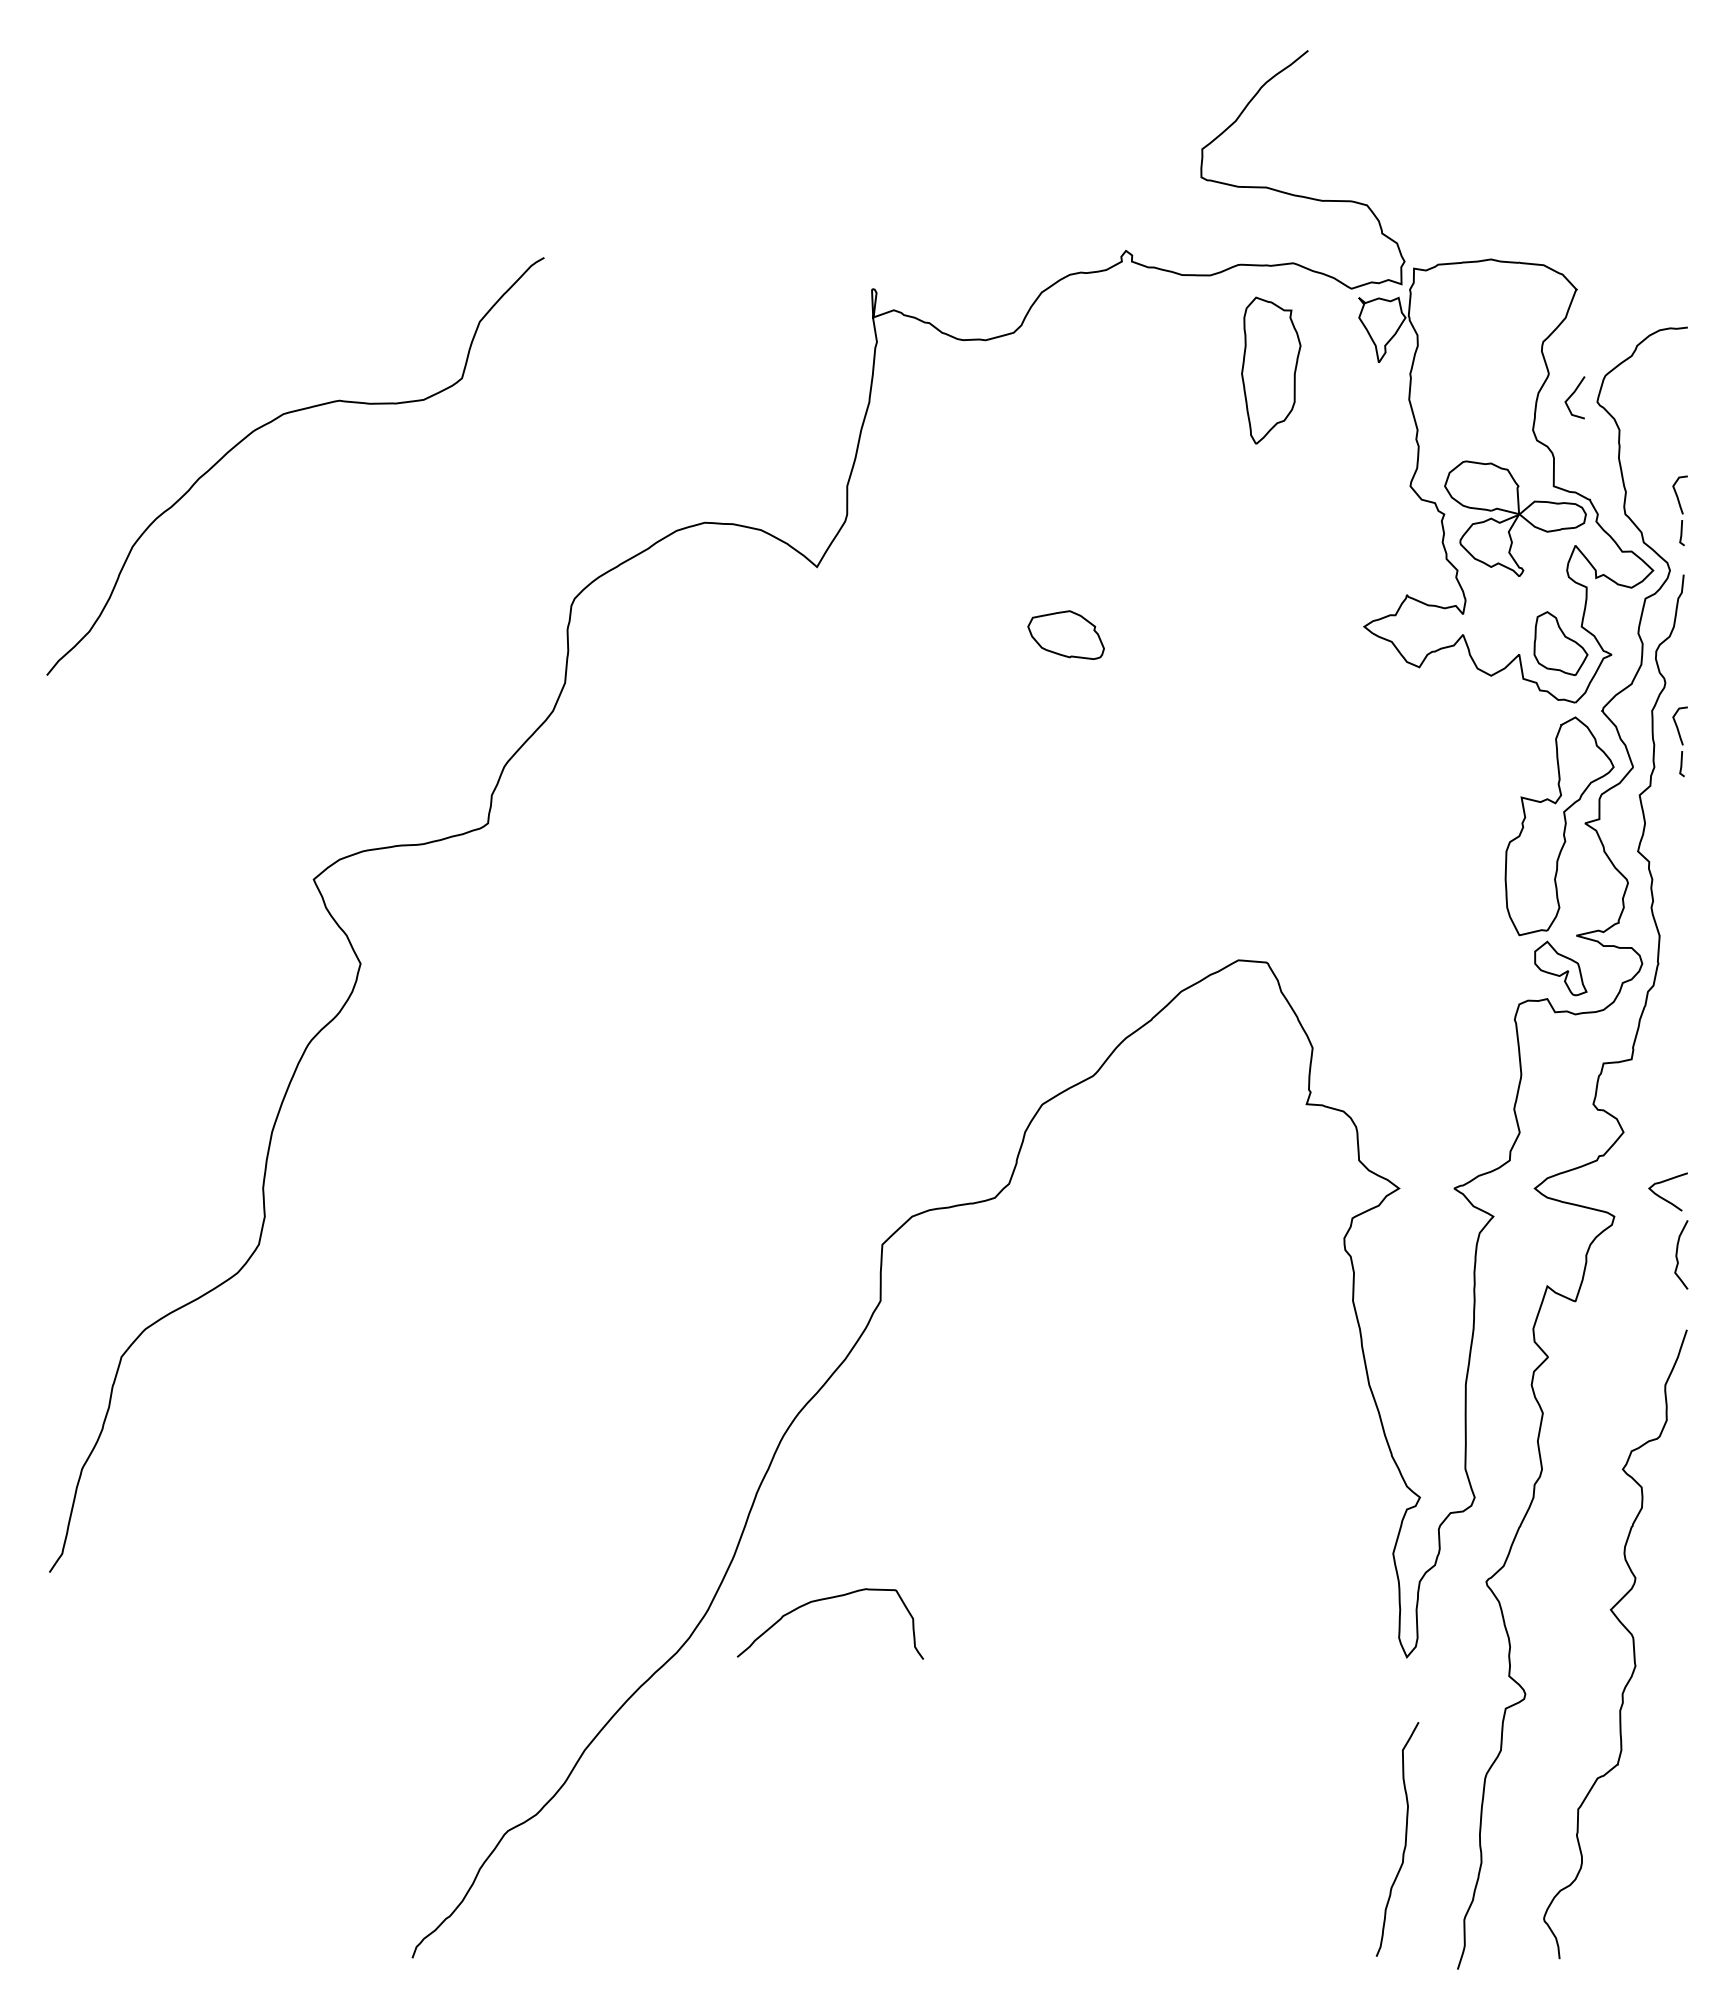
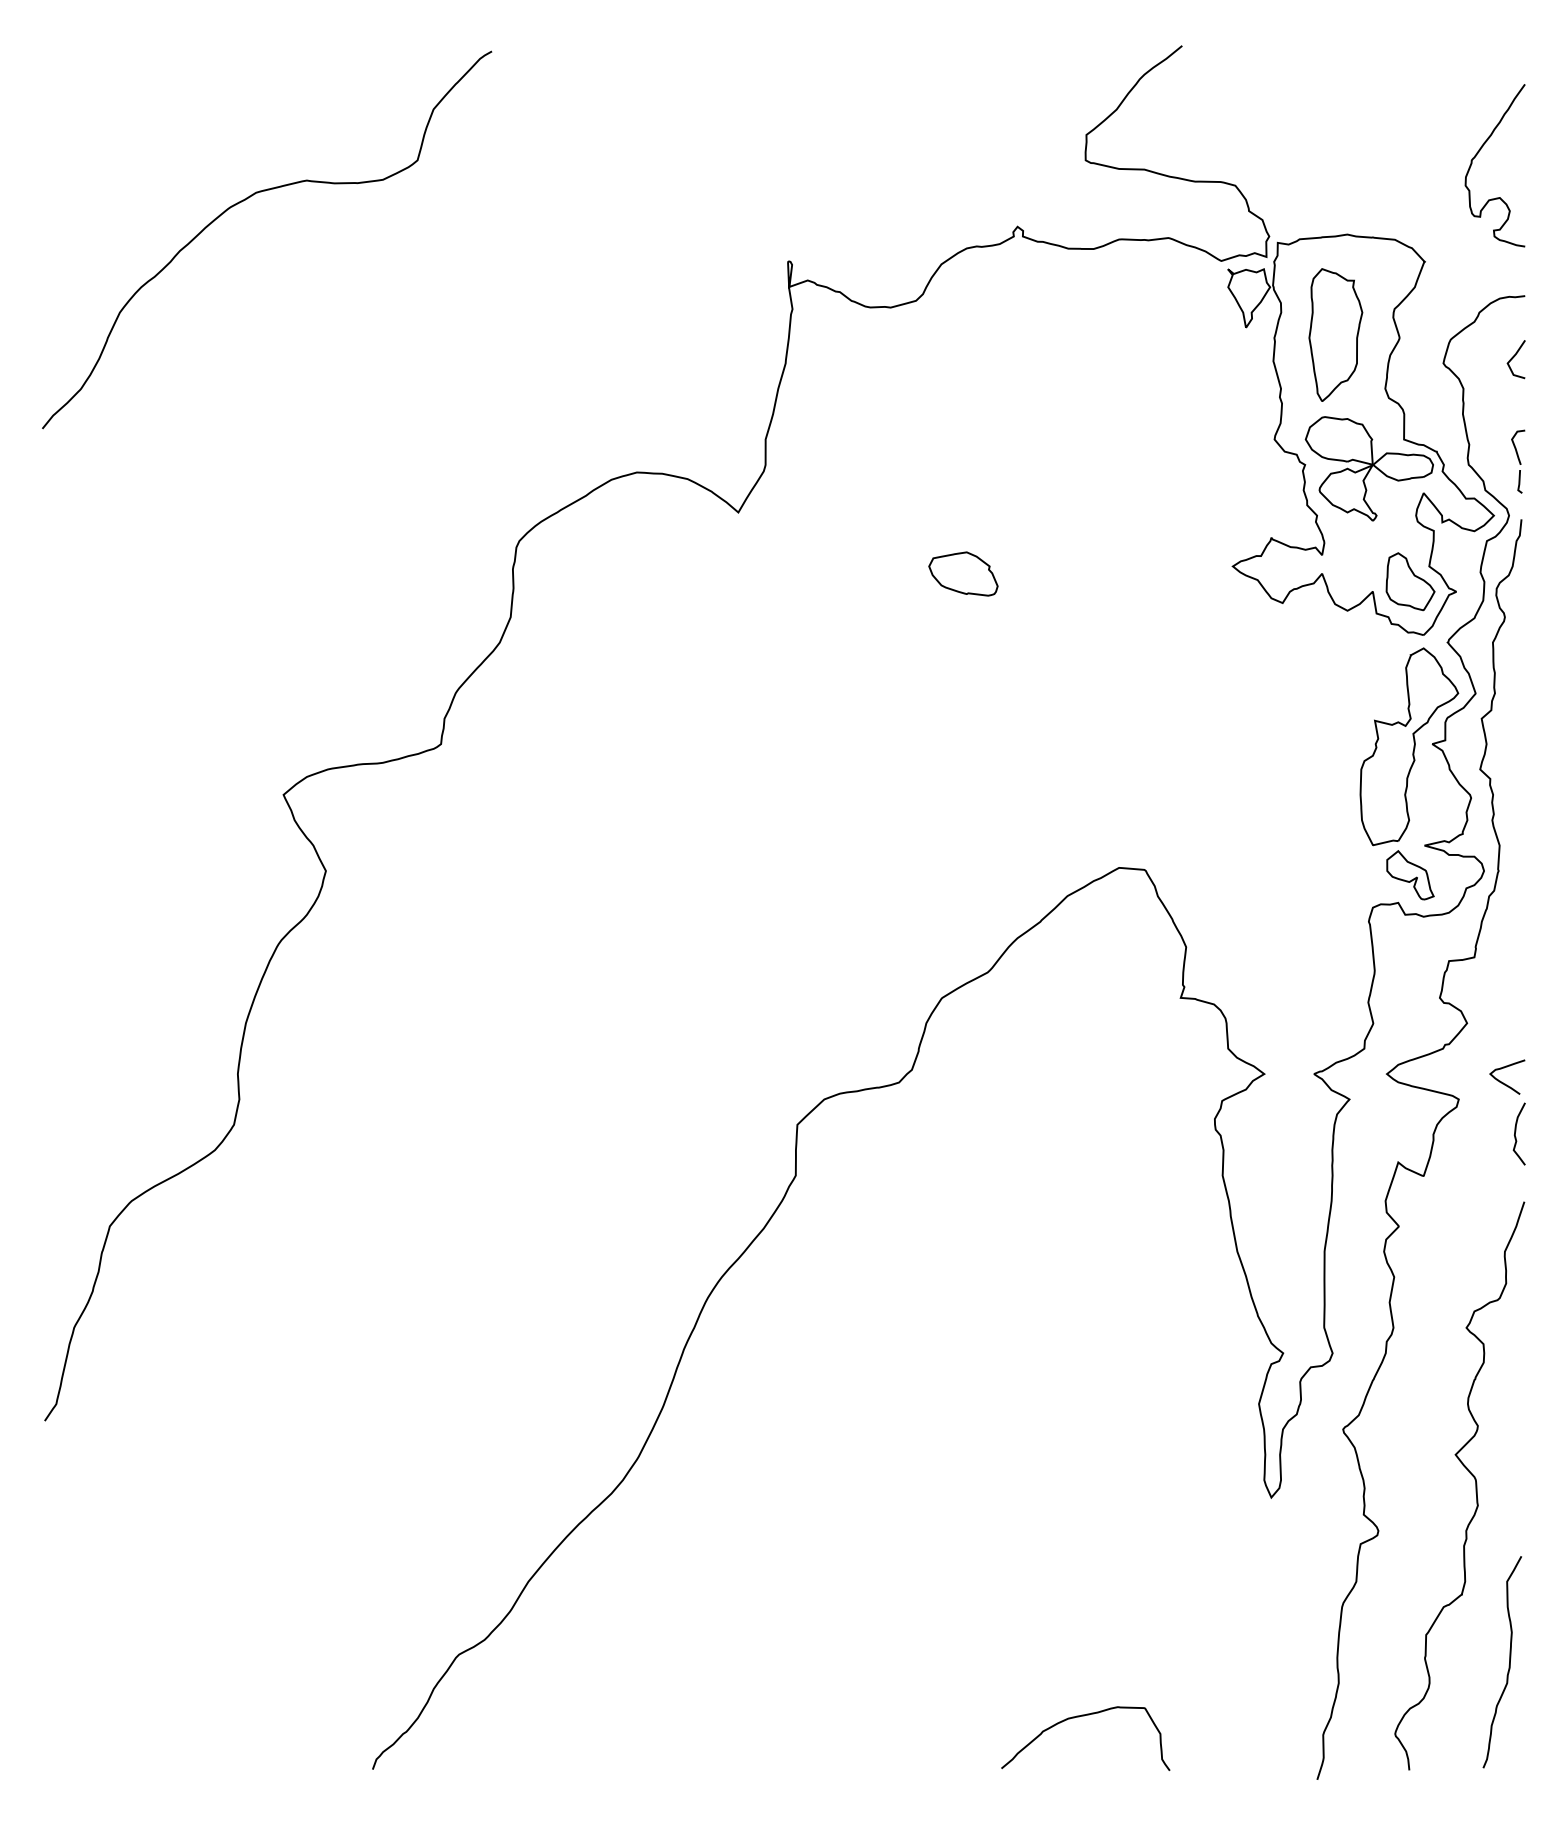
curve: (1636, 169) -> (1478, 153), added
part: (1271, 370) -> (1336, 334), moved
line: (1572, 395) -> (1514, 357), moved
curve: (270, 423) -> (244, 201), moved
part: (1679, 741) -> (1517, 670), removed
curve: (823, 1600) -> (1079, 1717), moved
curve: (1404, 1842) -> (1508, 1665), moved

